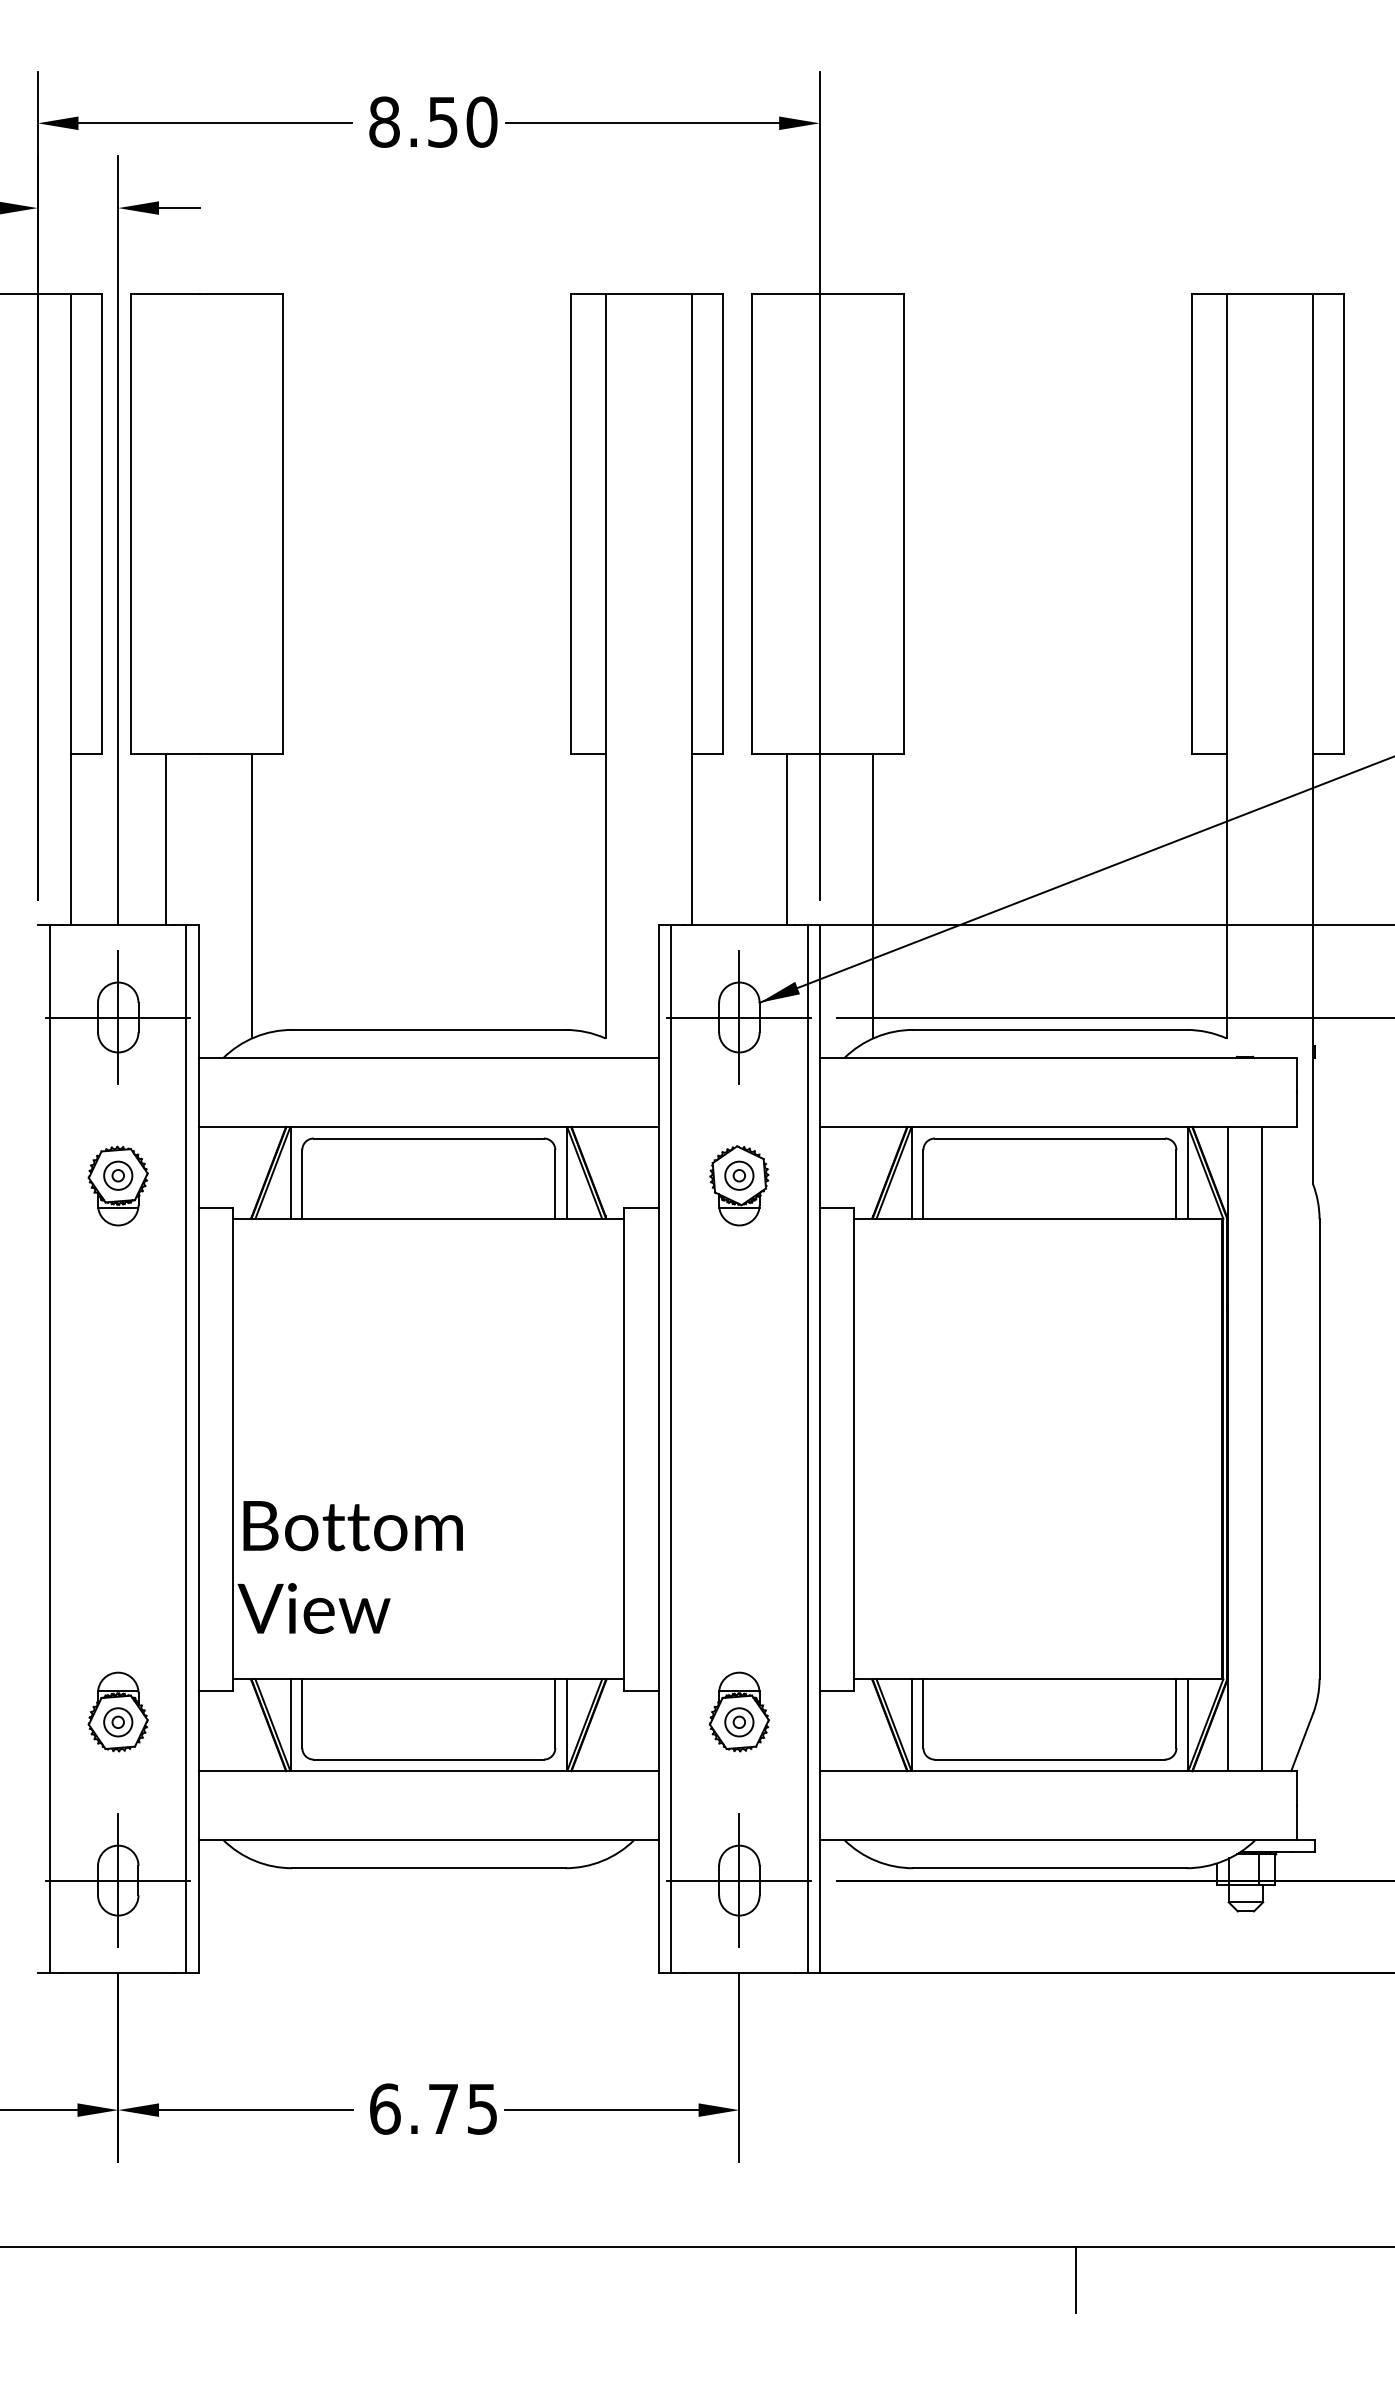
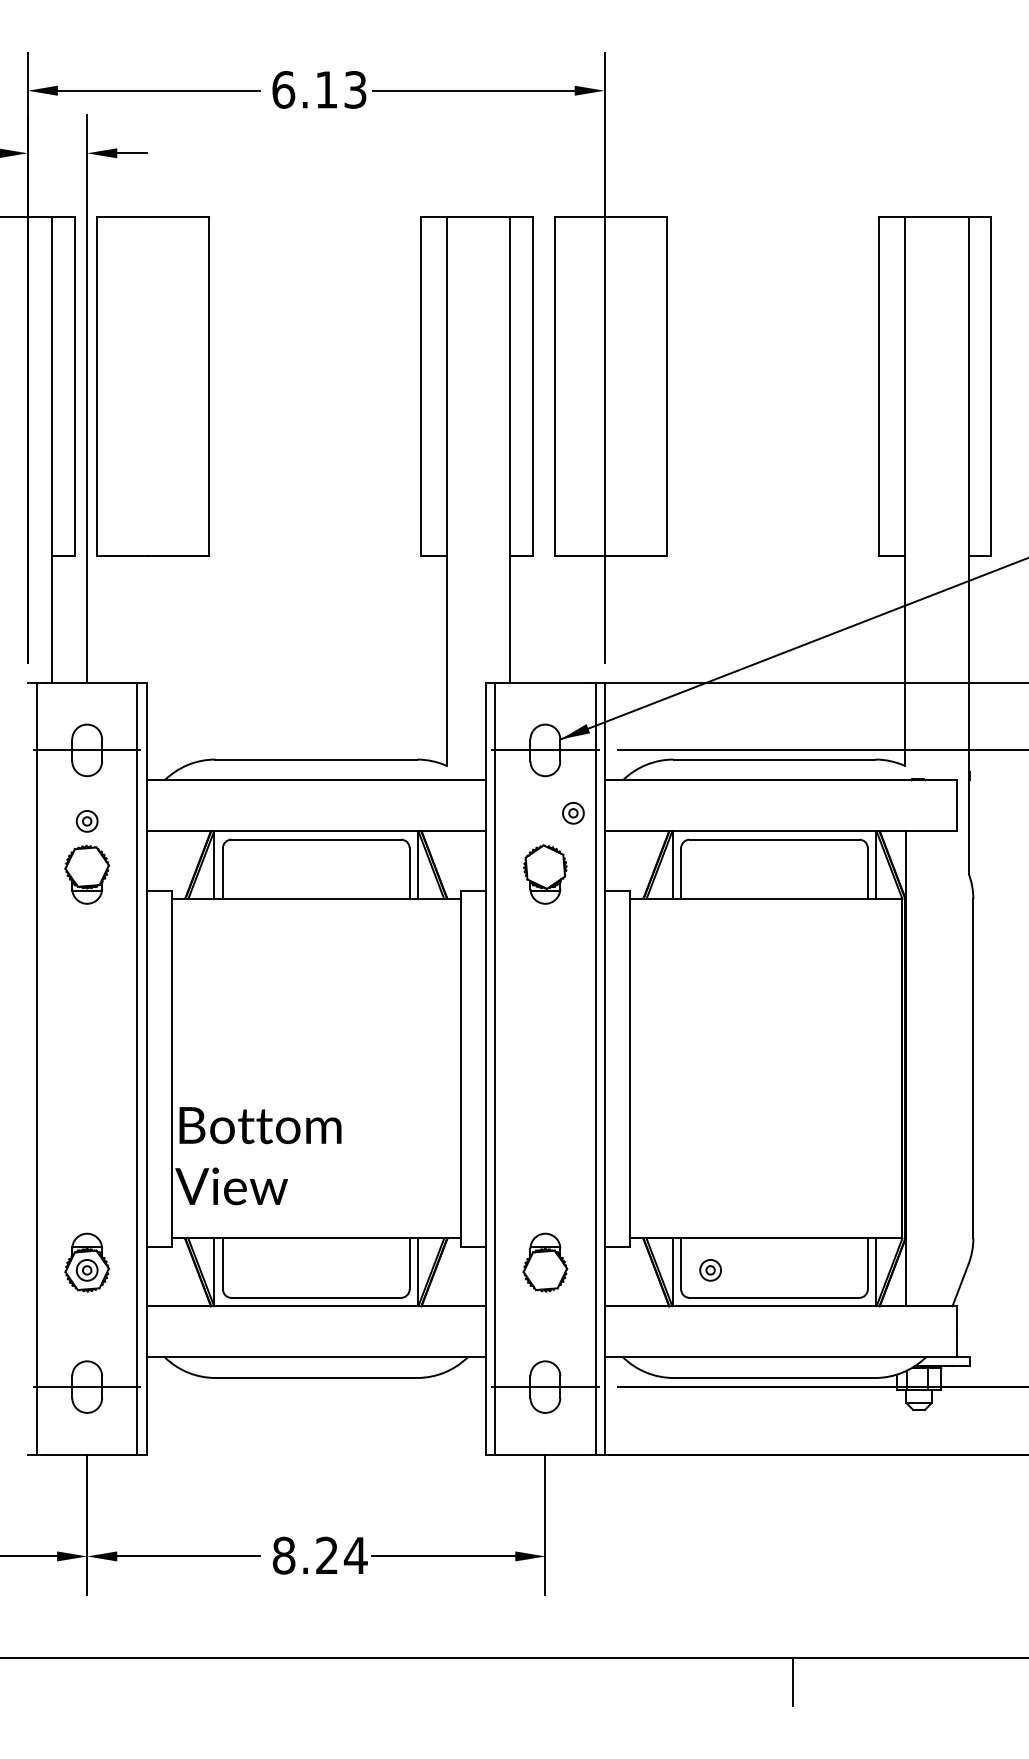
text: (433, 121) -> (319, 89), 8.50 -> 6.13
line: (165, 839) -> (122, 619), removed
line: (786, 839) -> (580, 619), removed
line: (252, 895) -> (186, 660), removed
line: (873, 895) -> (644, 660), removed
line: (118, 1017) -> (87, 750), removed
line: (739, 1017) -> (545, 750), removed
part: (118, 1175) -> (87, 821), moved
part: (739, 1175) -> (573, 813), moved
line: (1262, 1449) -> (931, 1069), removed
part: (739, 1722) -> (710, 1270), moved
line: (118, 1880) -> (87, 1387), removed
line: (739, 1880) -> (545, 1387), removed
text: (434, 2108) -> (320, 1555), 6.75 -> 8.24

